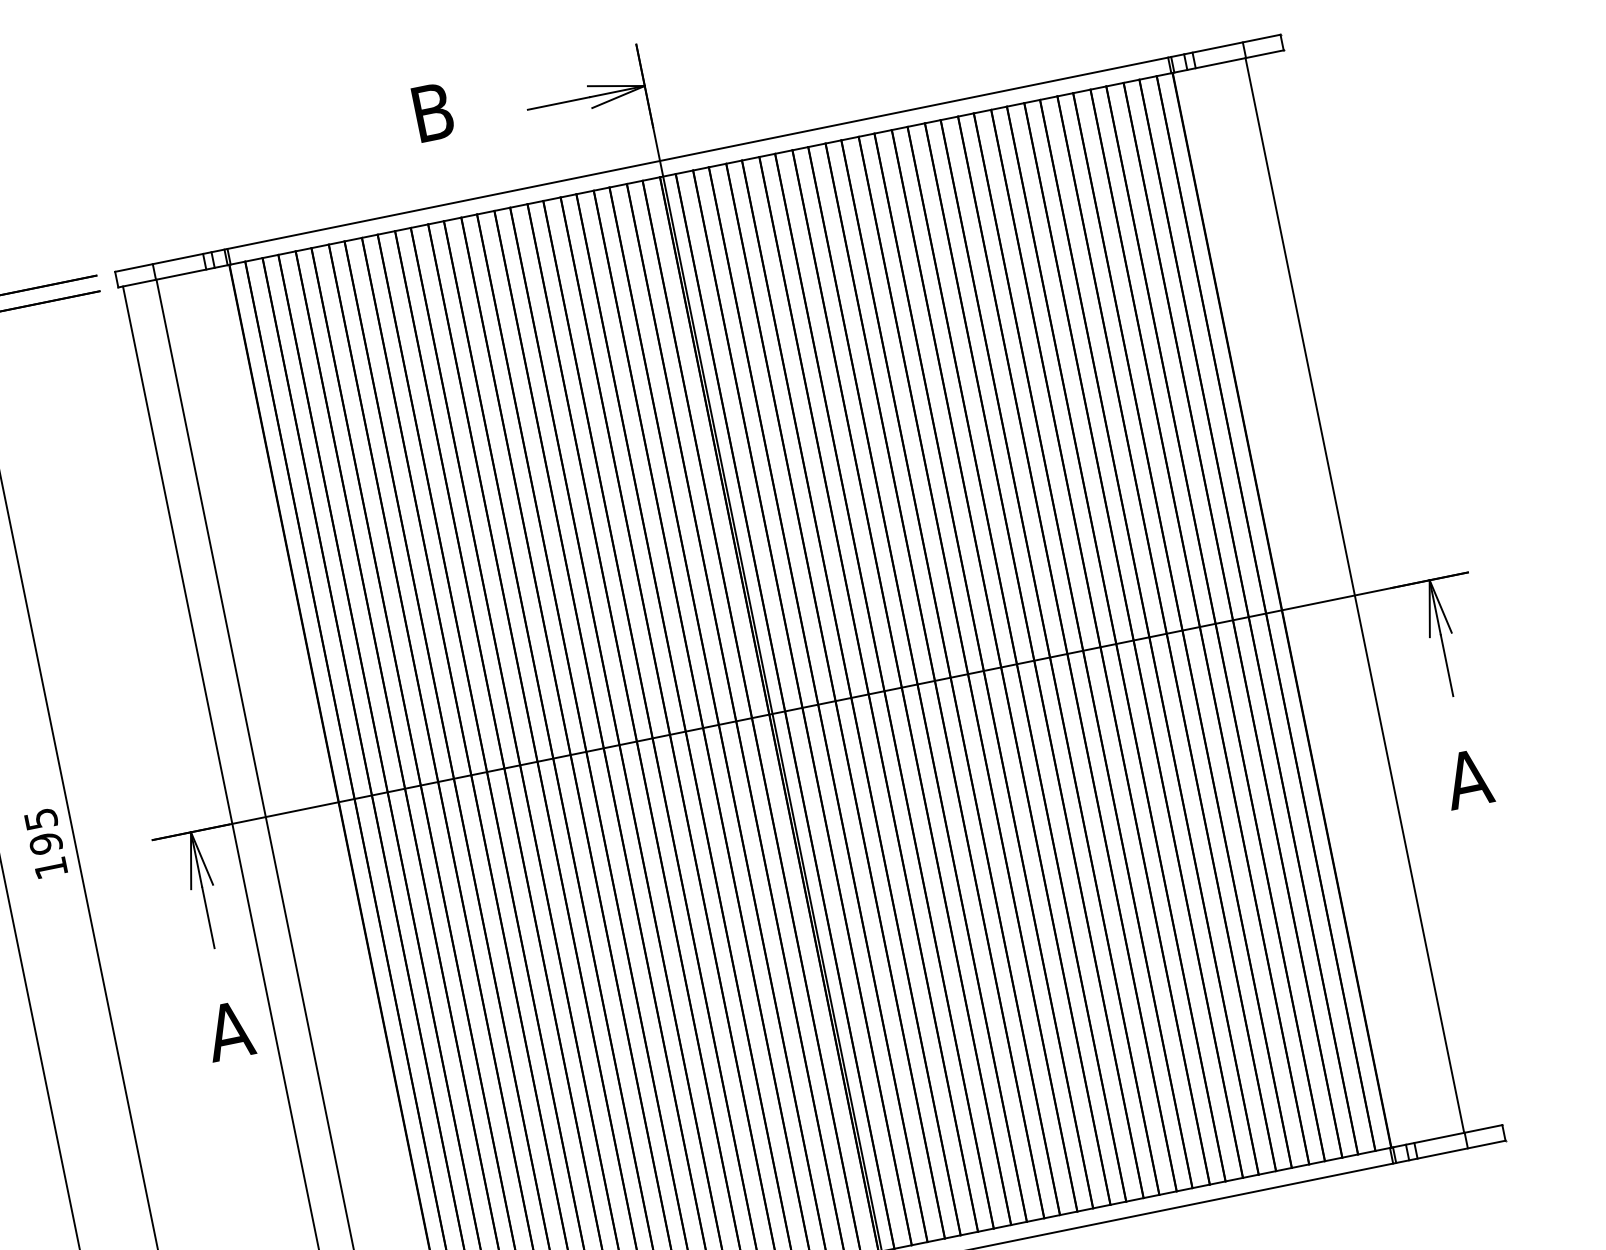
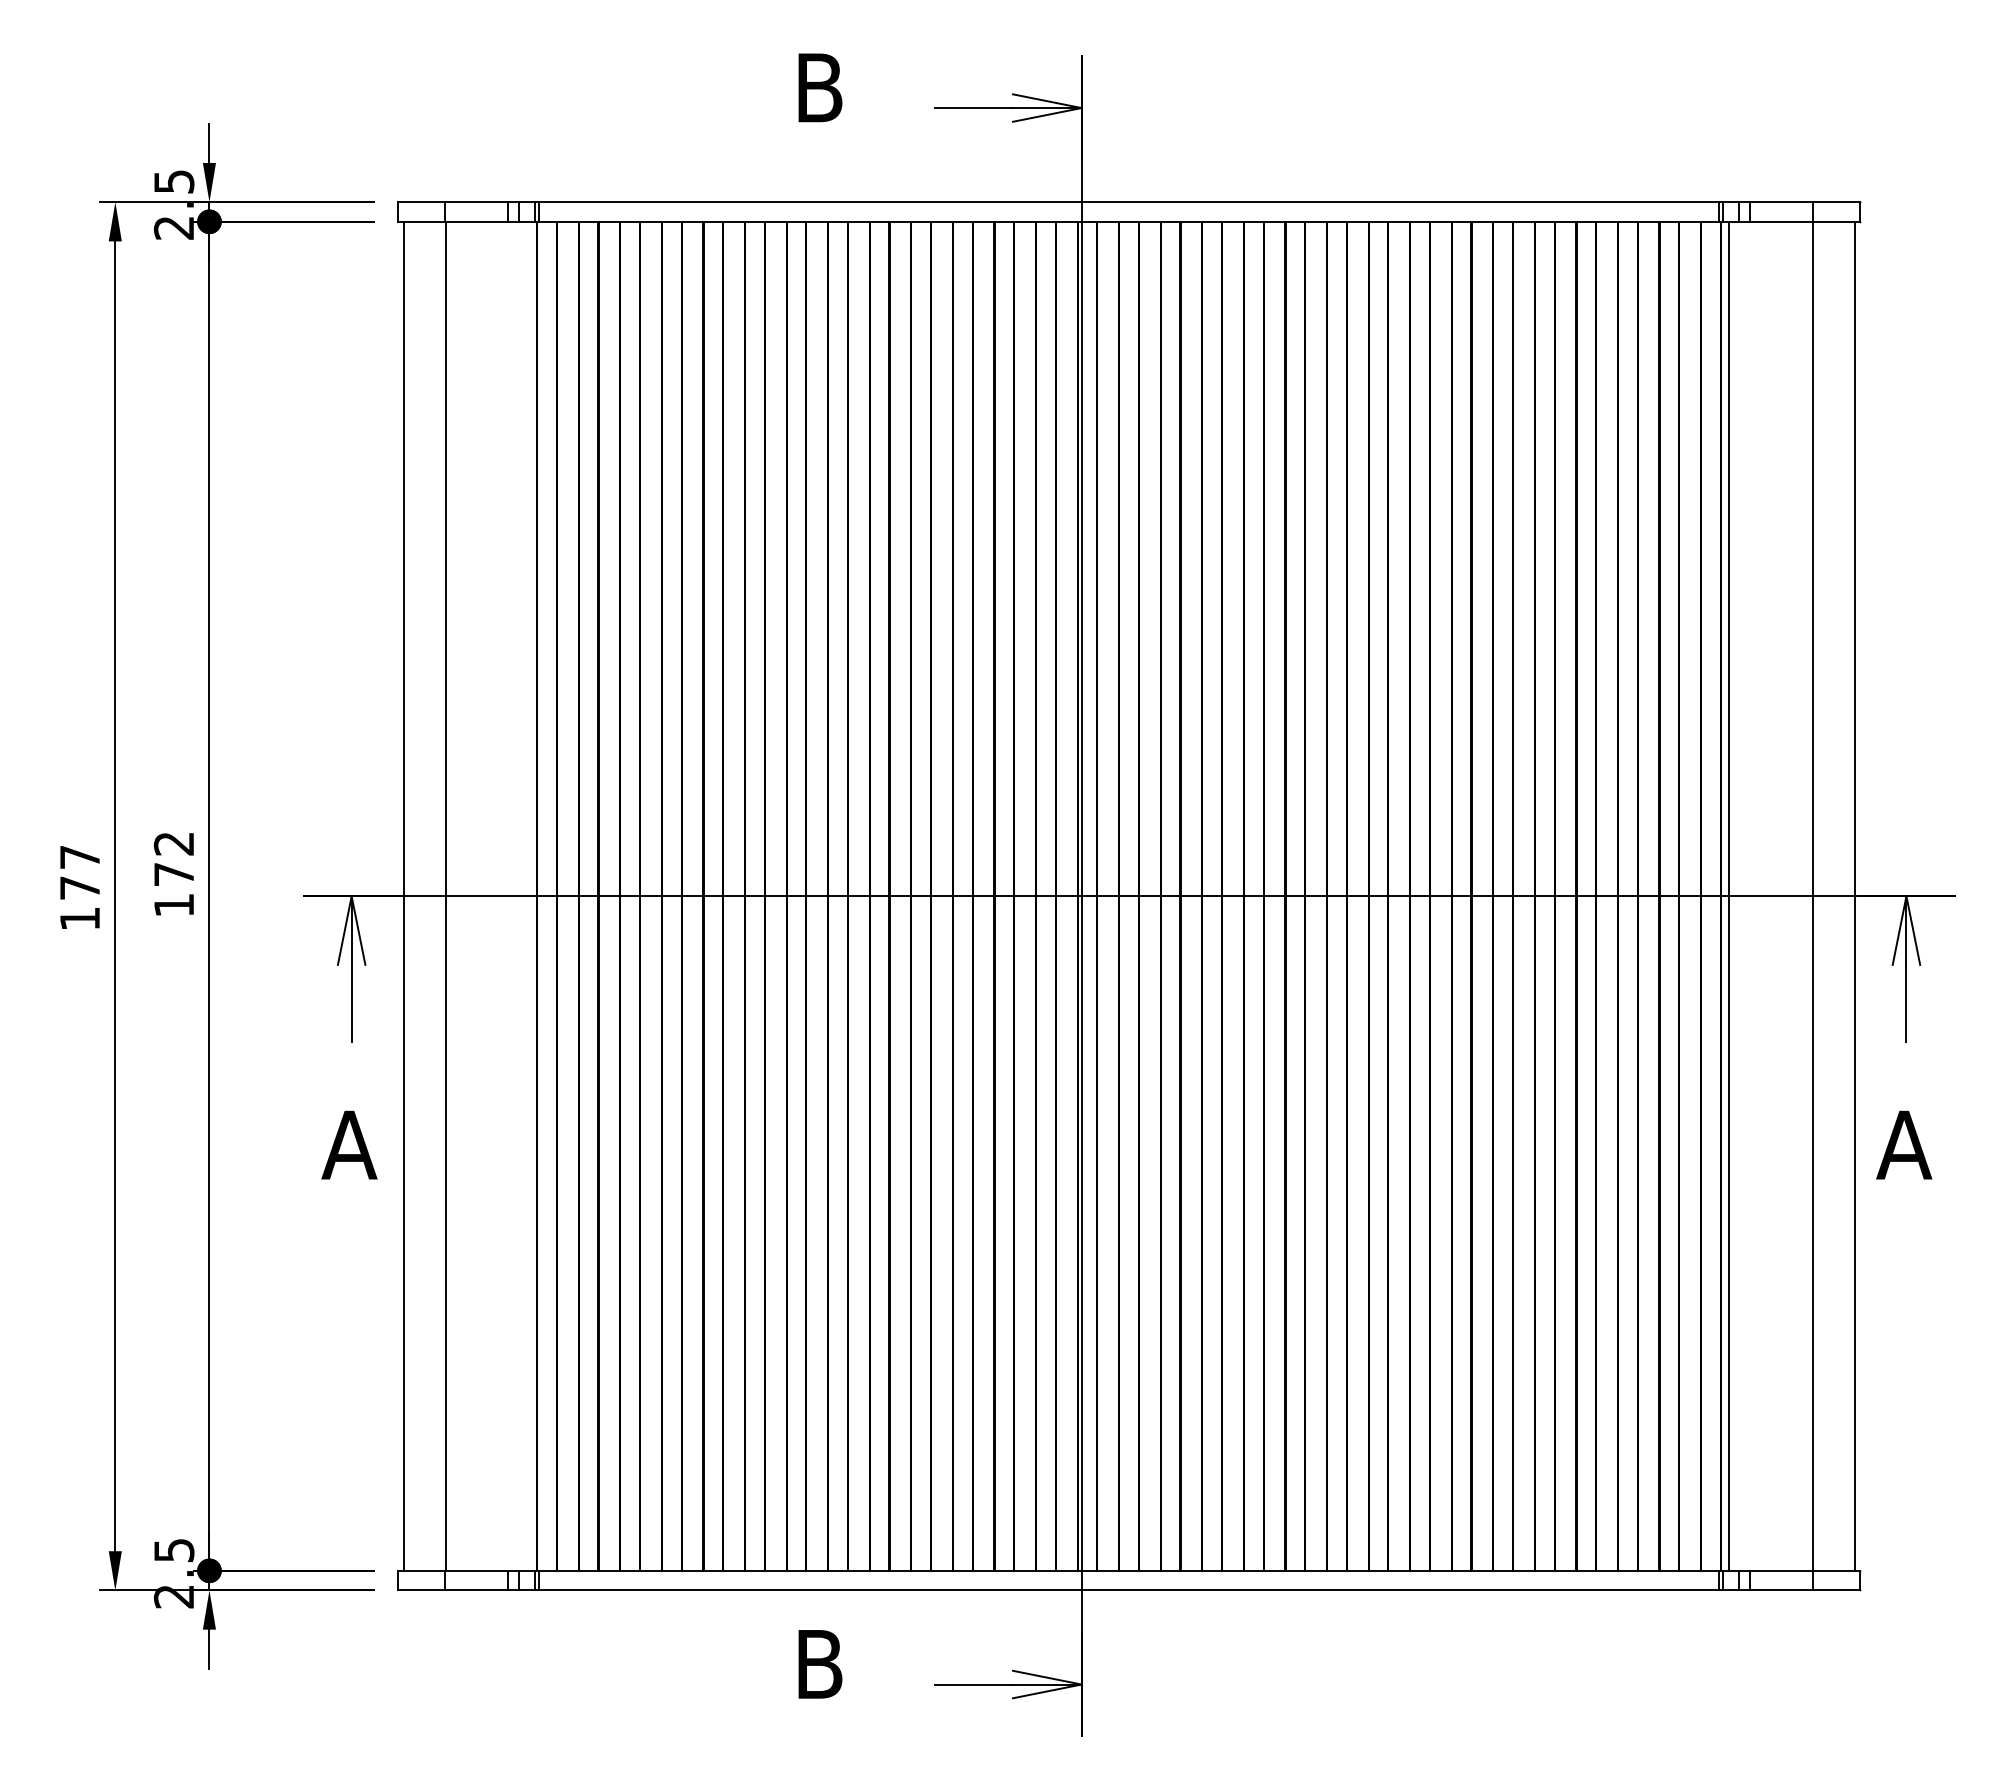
line: (1388, 588) -> (1854, 895), added
line: (1288, 608) -> (1729, 895), added
text: (43, 831) -> (173, 859), 195 -> 172

